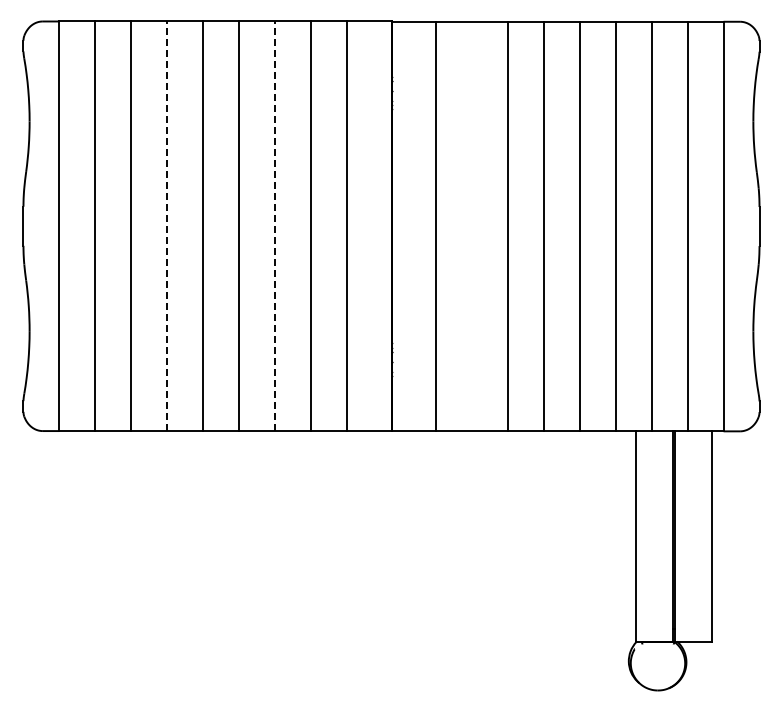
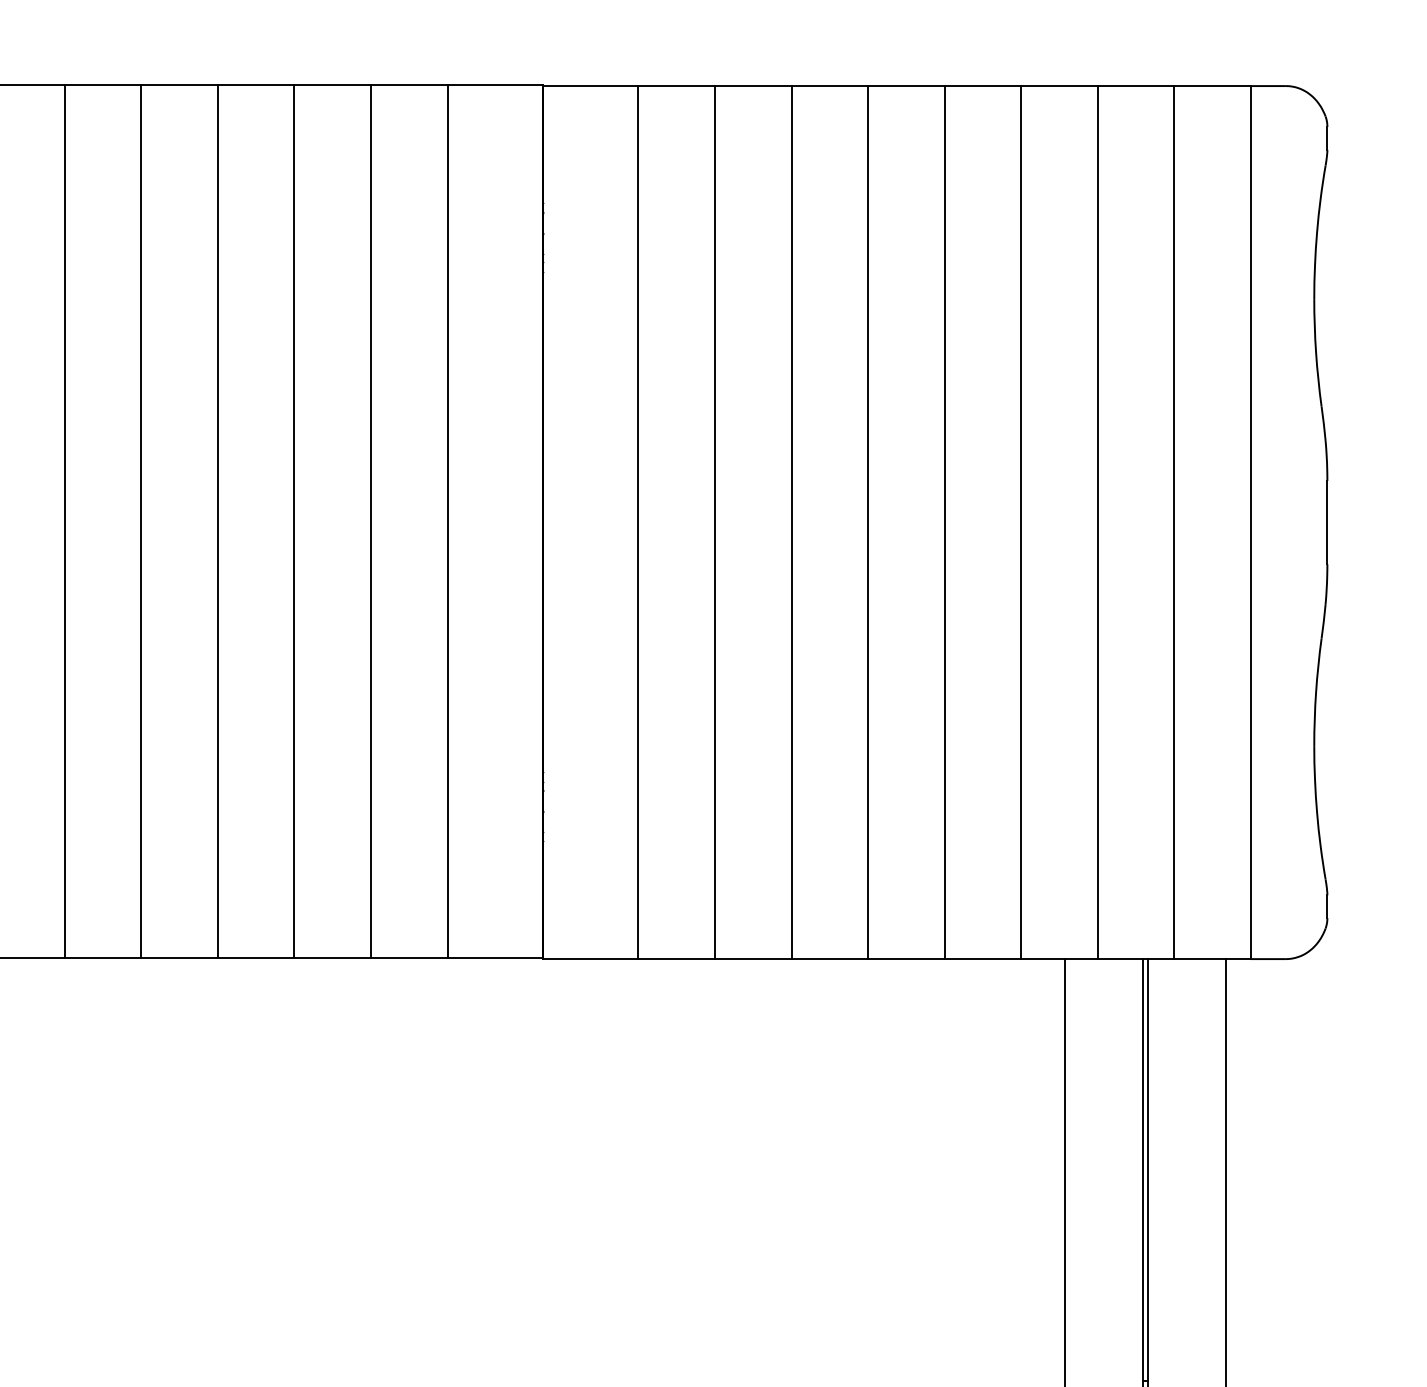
line: (167, 226) -> (65, 522), dashed -> solid
line: (274, 226) -> (293, 522), dashed -> solid
line: (472, 226) -> (715, 522), added

